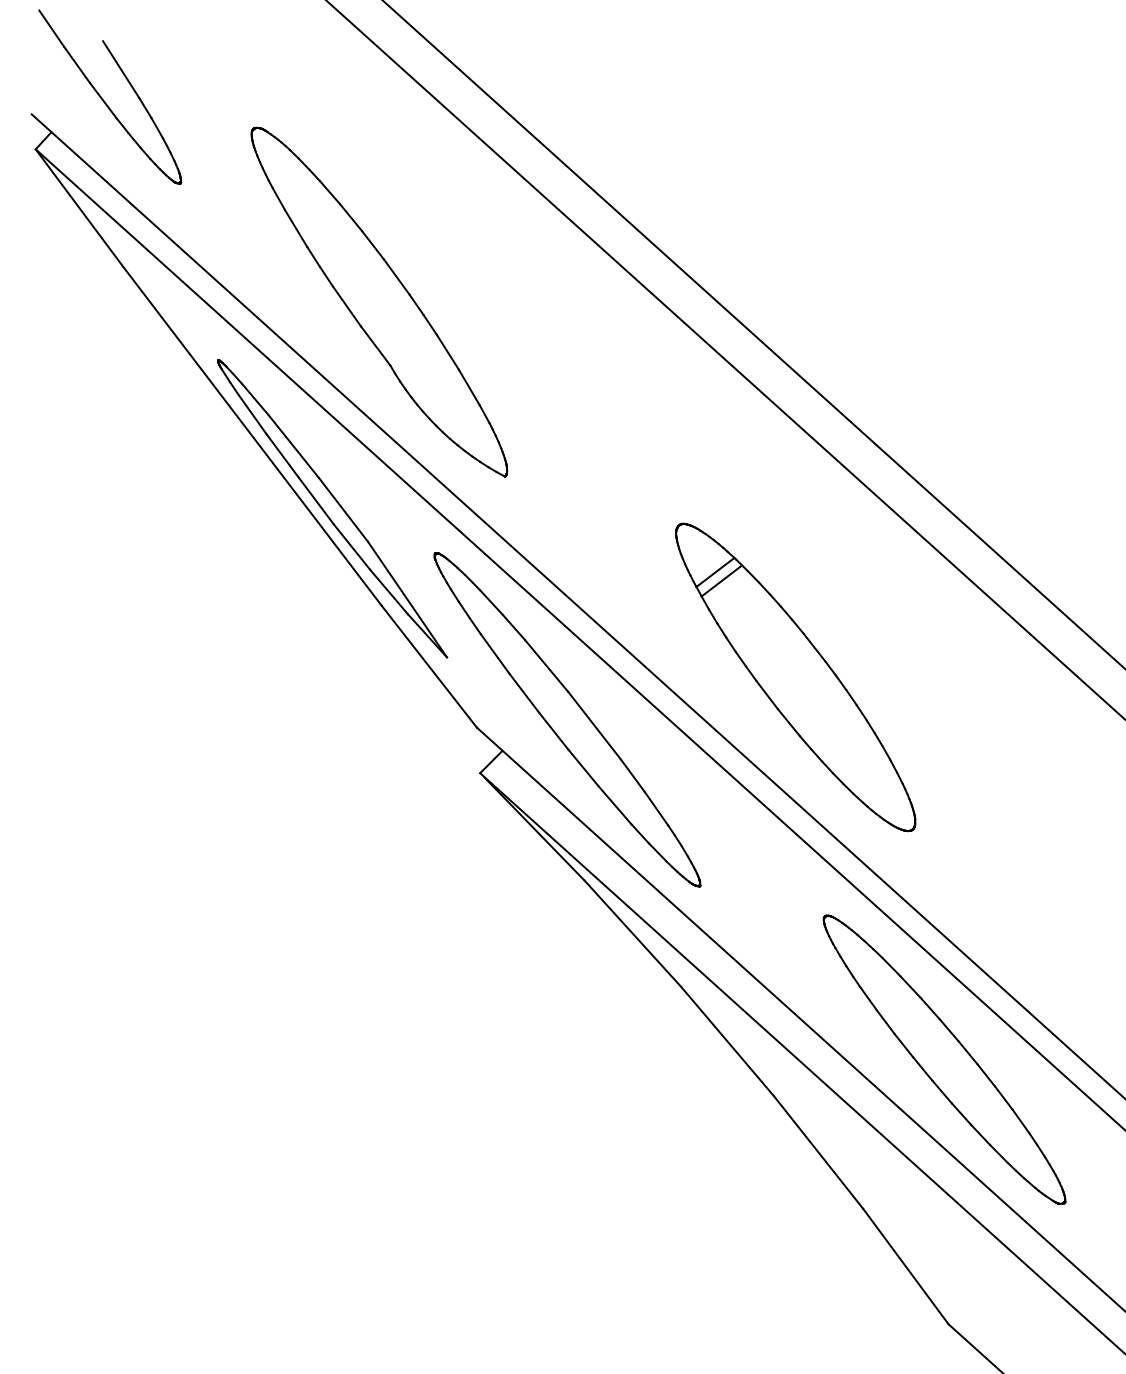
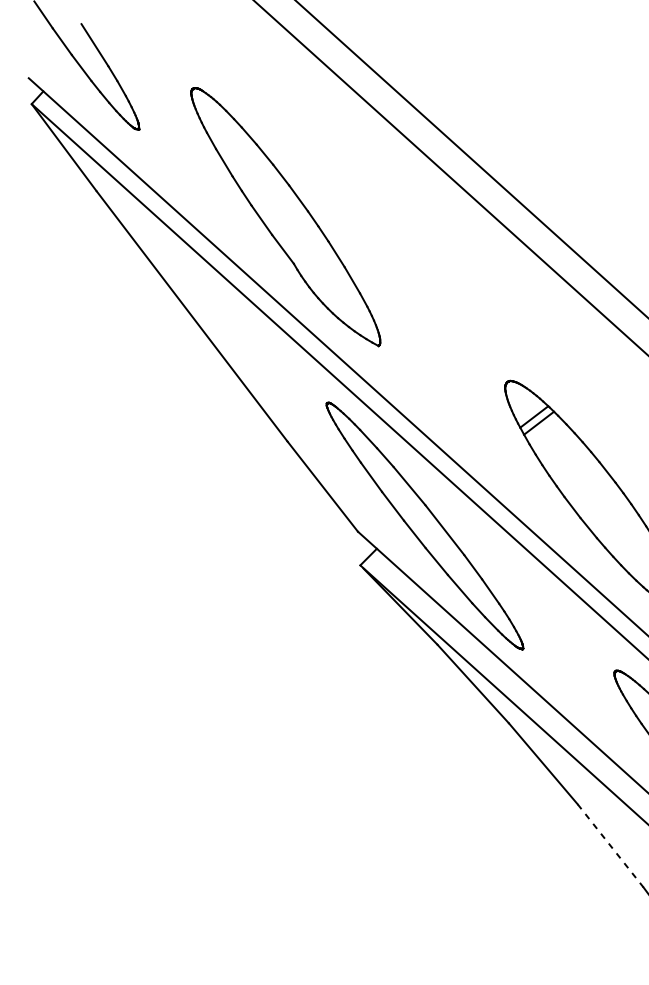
part: (332, 508) -> (251, 369), removed
line: (818, 1152) -> (610, 845), solid -> dashed

